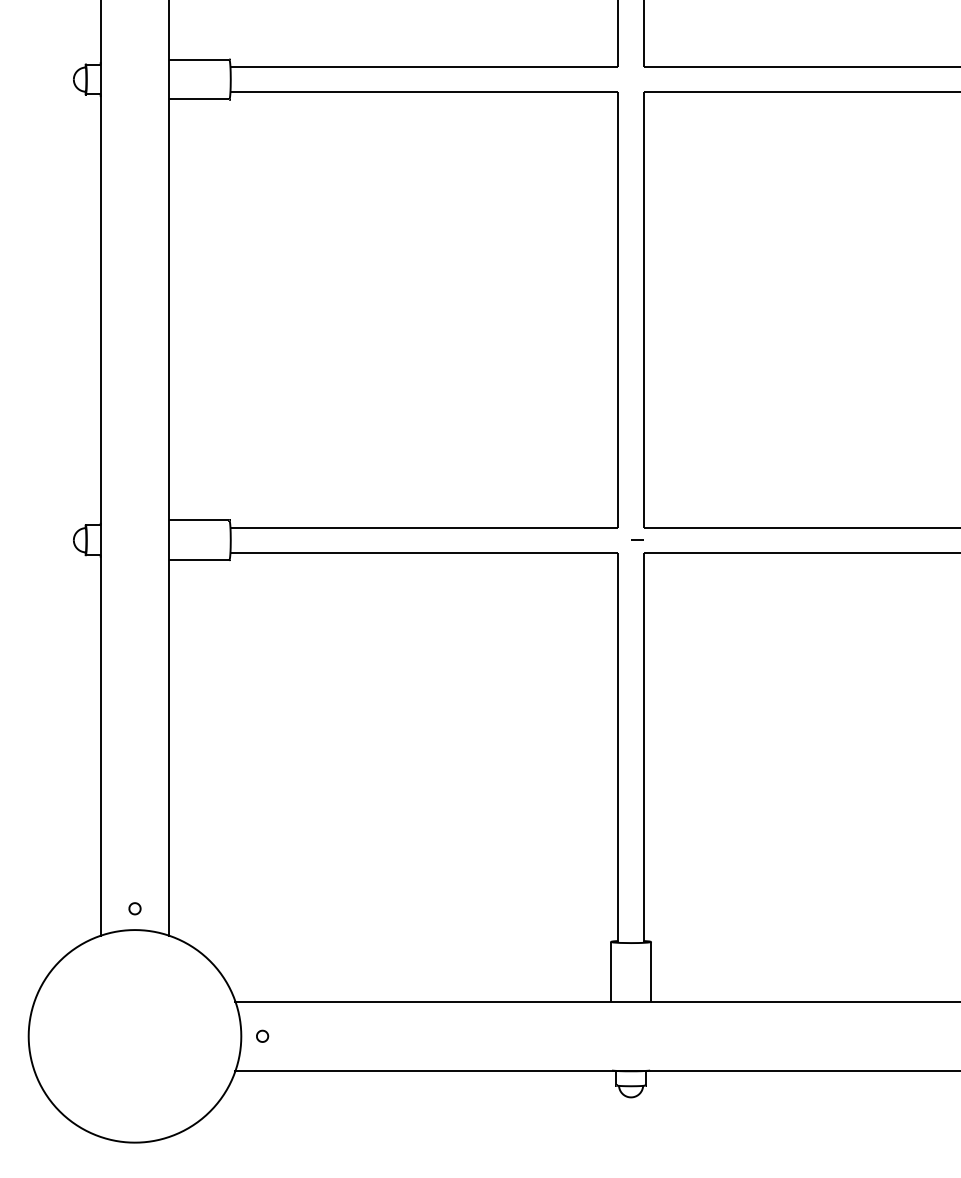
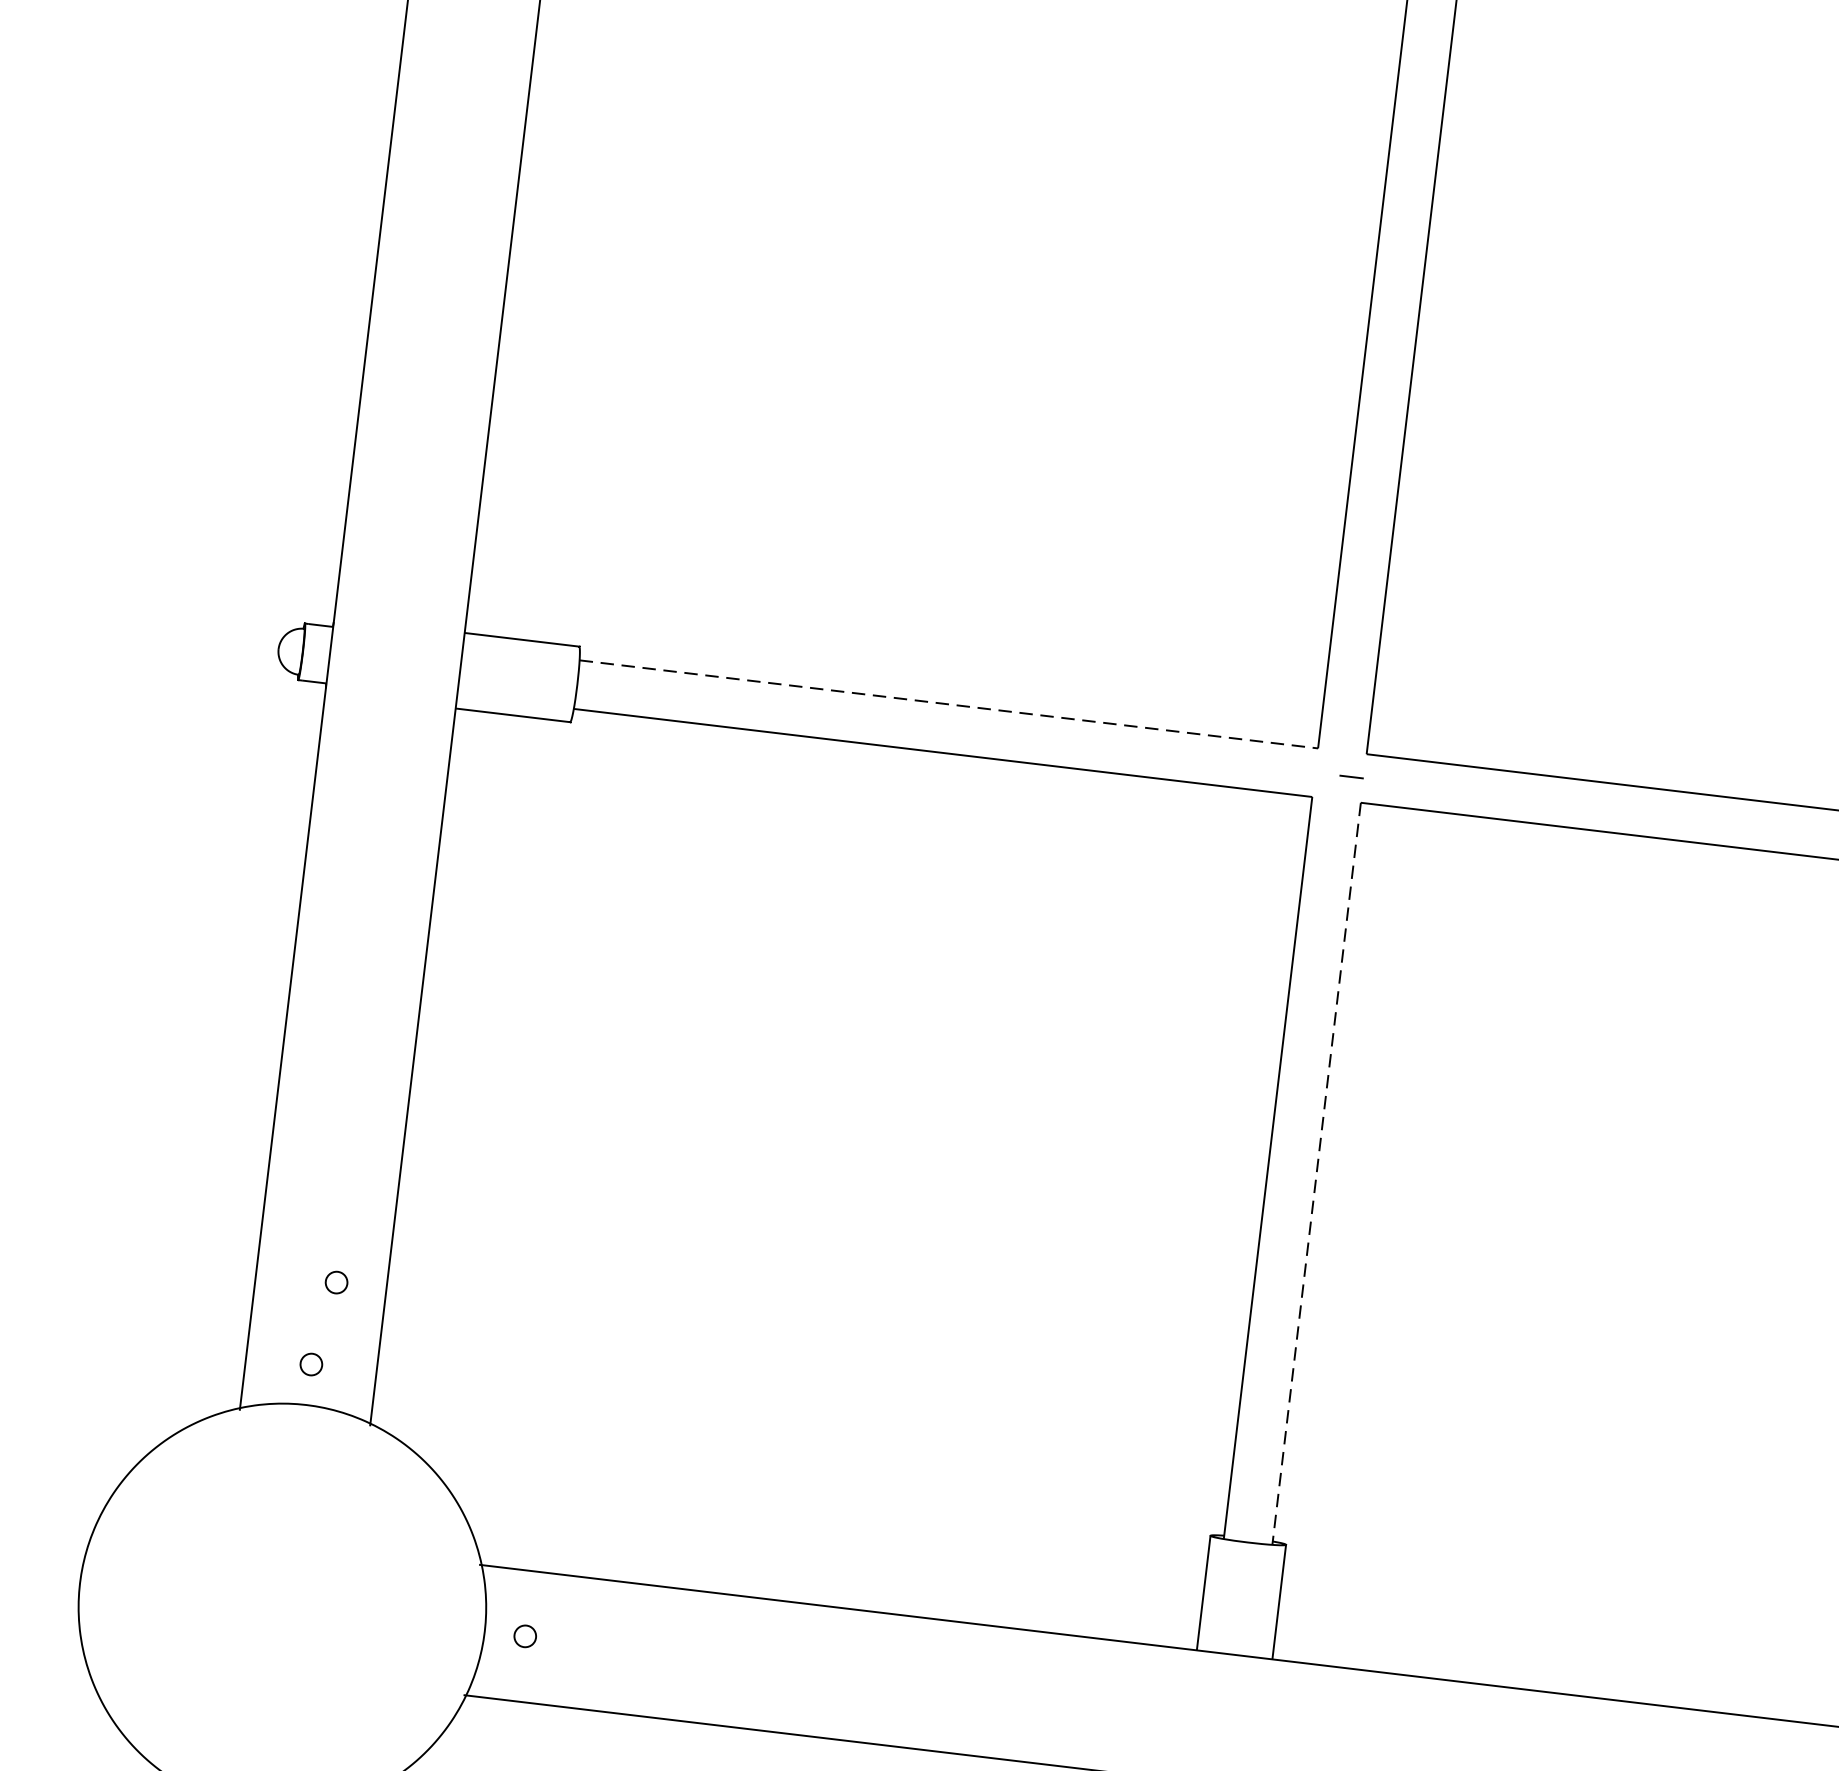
line: (424, 527) -> (949, 704), solid -> dashed
line: (643, 747) -> (1316, 1172), solid -> dashed
part: (142, 864) -> (335, 1281), added

